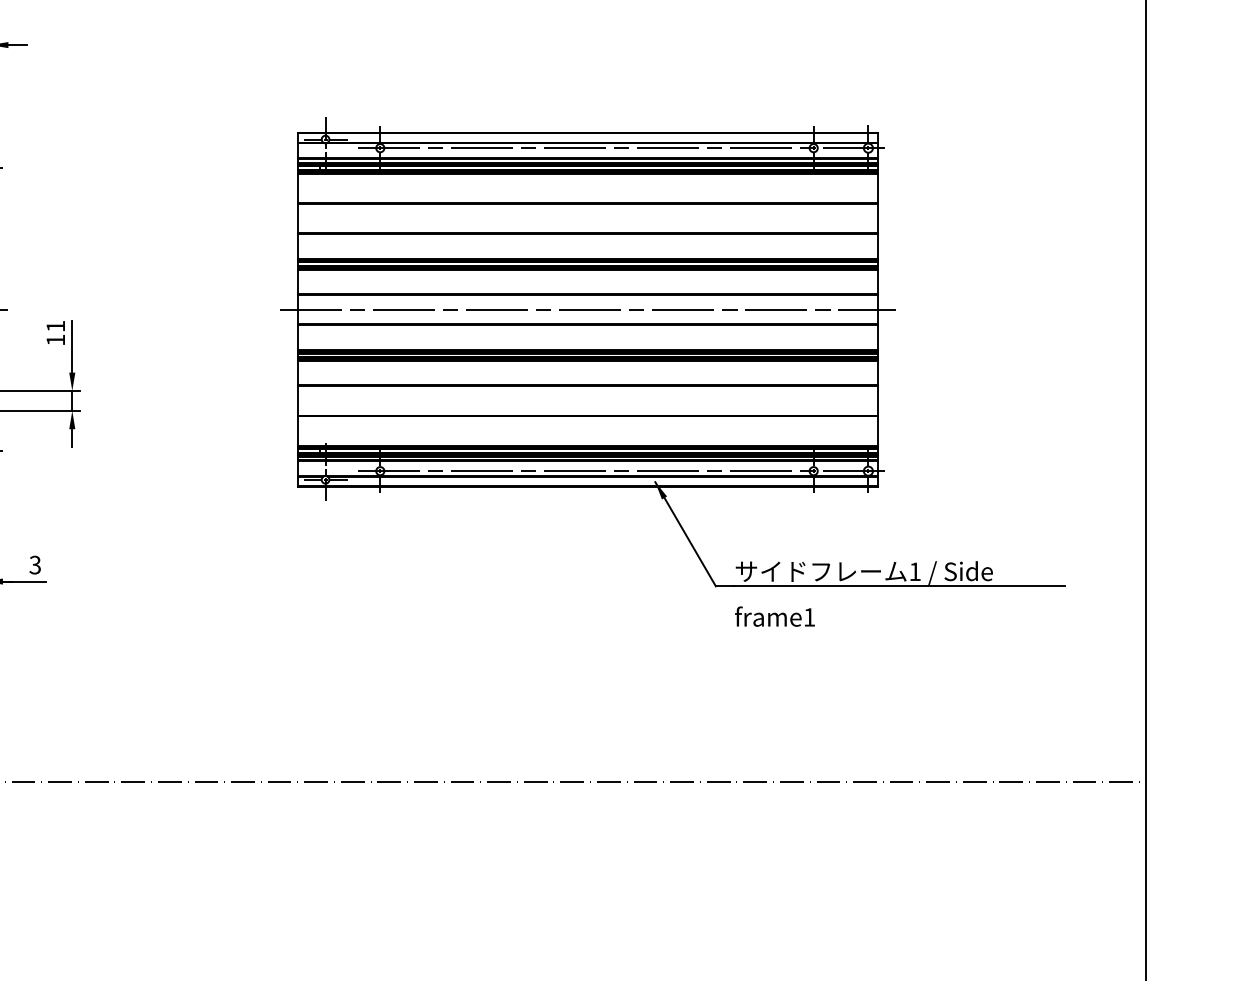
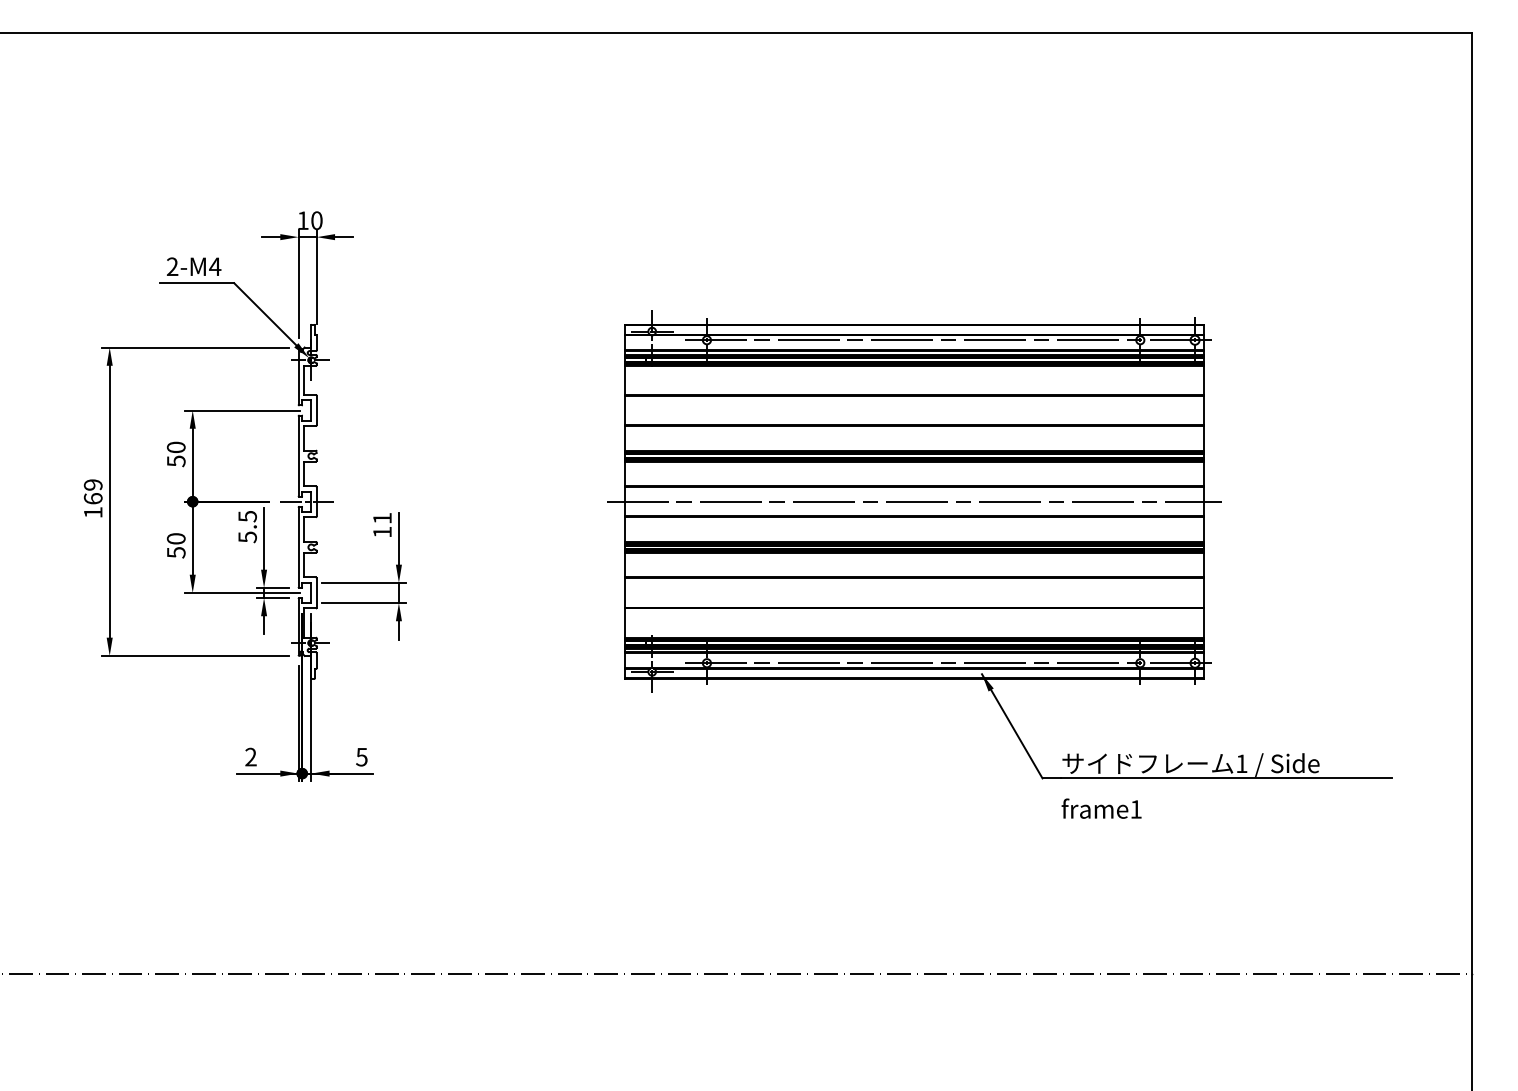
text: (34, 564) -> (361, 756), 3 -> 5

